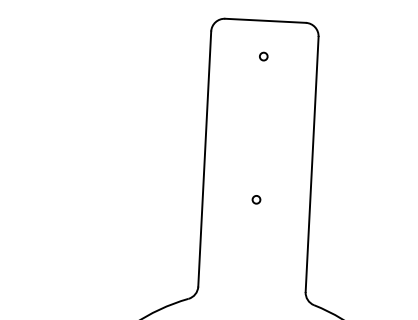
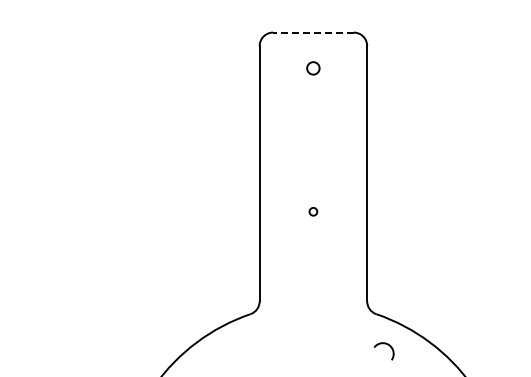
line: (264, 20) -> (312, 32), solid -> dashed
circle: (263, 56) -> (313, 68), size x1.6

